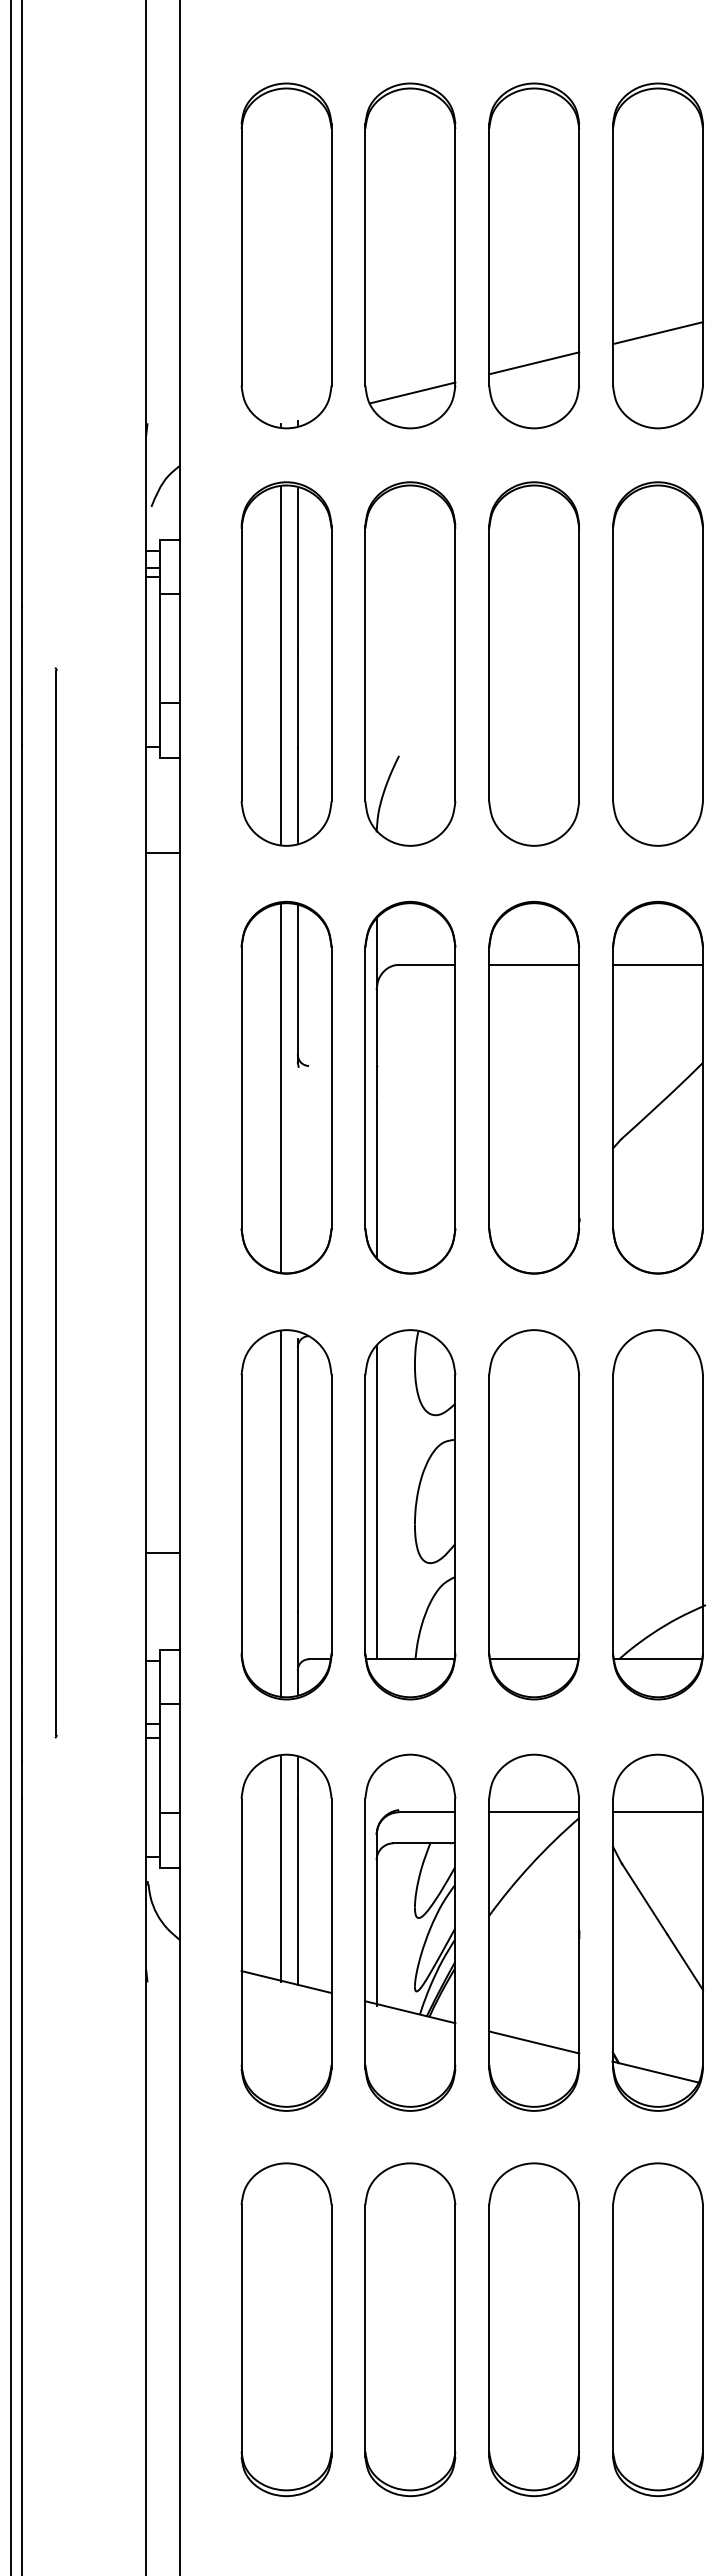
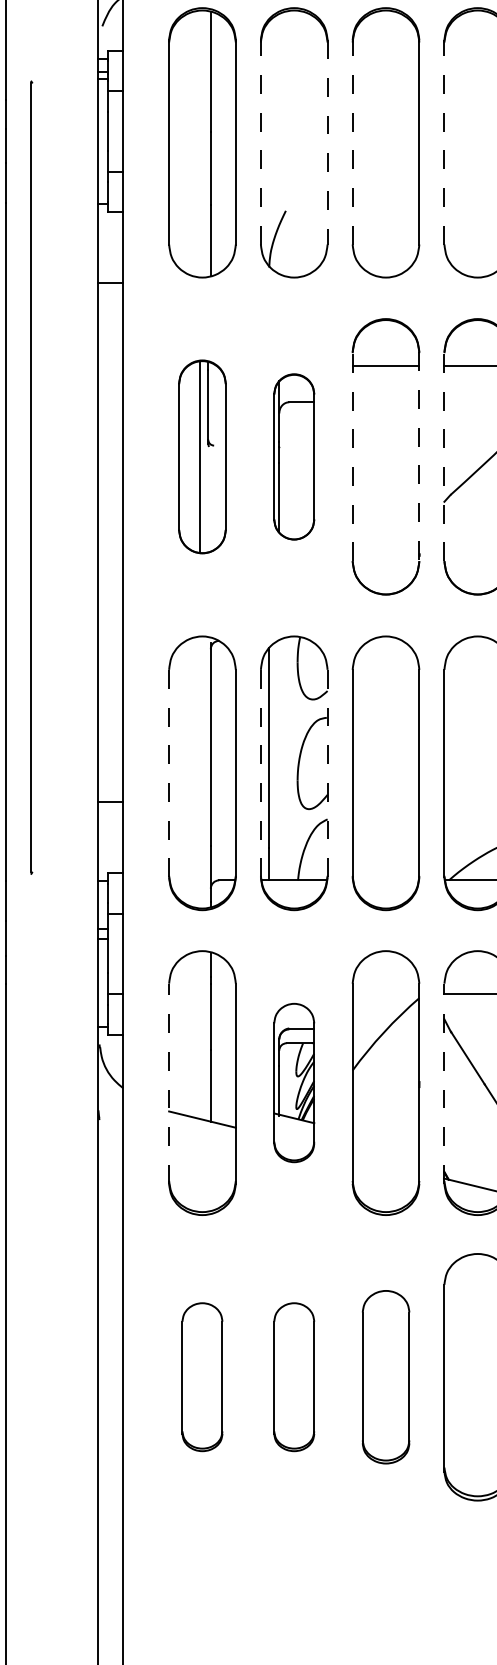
line: (365, 663) -> (260, 142), solid -> dashed
line: (455, 663) -> (327, 142), solid -> dashed
line: (489, 663) -> (352, 142), solid -> dashed
line: (613, 663) -> (444, 142), solid -> dashed
line: (280, 664) -> (197, 143), removed
part: (286, 1087) -> (202, 456), size x0.7
part: (410, 1087) -> (294, 456), size x0.6
line: (489, 1087) -> (352, 456), solid -> dashed
line: (579, 1087) -> (419, 456), solid -> dashed
line: (613, 1087) -> (444, 456), solid -> dashed
part: (55, 1202) -> (31, 477), moved
line: (280, 1513) -> (197, 772), removed
line: (241, 1515) -> (169, 773), solid -> dashed
line: (365, 1515) -> (260, 773), solid -> dashed
line: (455, 1515) -> (327, 773), solid -> dashed
line: (533, 1659) -> (385, 880), removed
line: (534, 1812) -> (386, 993), removed
line: (280, 1868) -> (197, 1035), removed
part: (410, 1932) -> (294, 1082), size x0.6
line: (241, 1933) -> (169, 1083), solid -> dashed
line: (613, 1933) -> (444, 1083), solid -> dashed
line: (534, 2042) -> (386, 1164), removed
part: (286, 2329) -> (202, 1377), size x0.6
part: (410, 2329) -> (294, 1377), size x0.6
part: (534, 2329) -> (386, 1377), size x0.7

